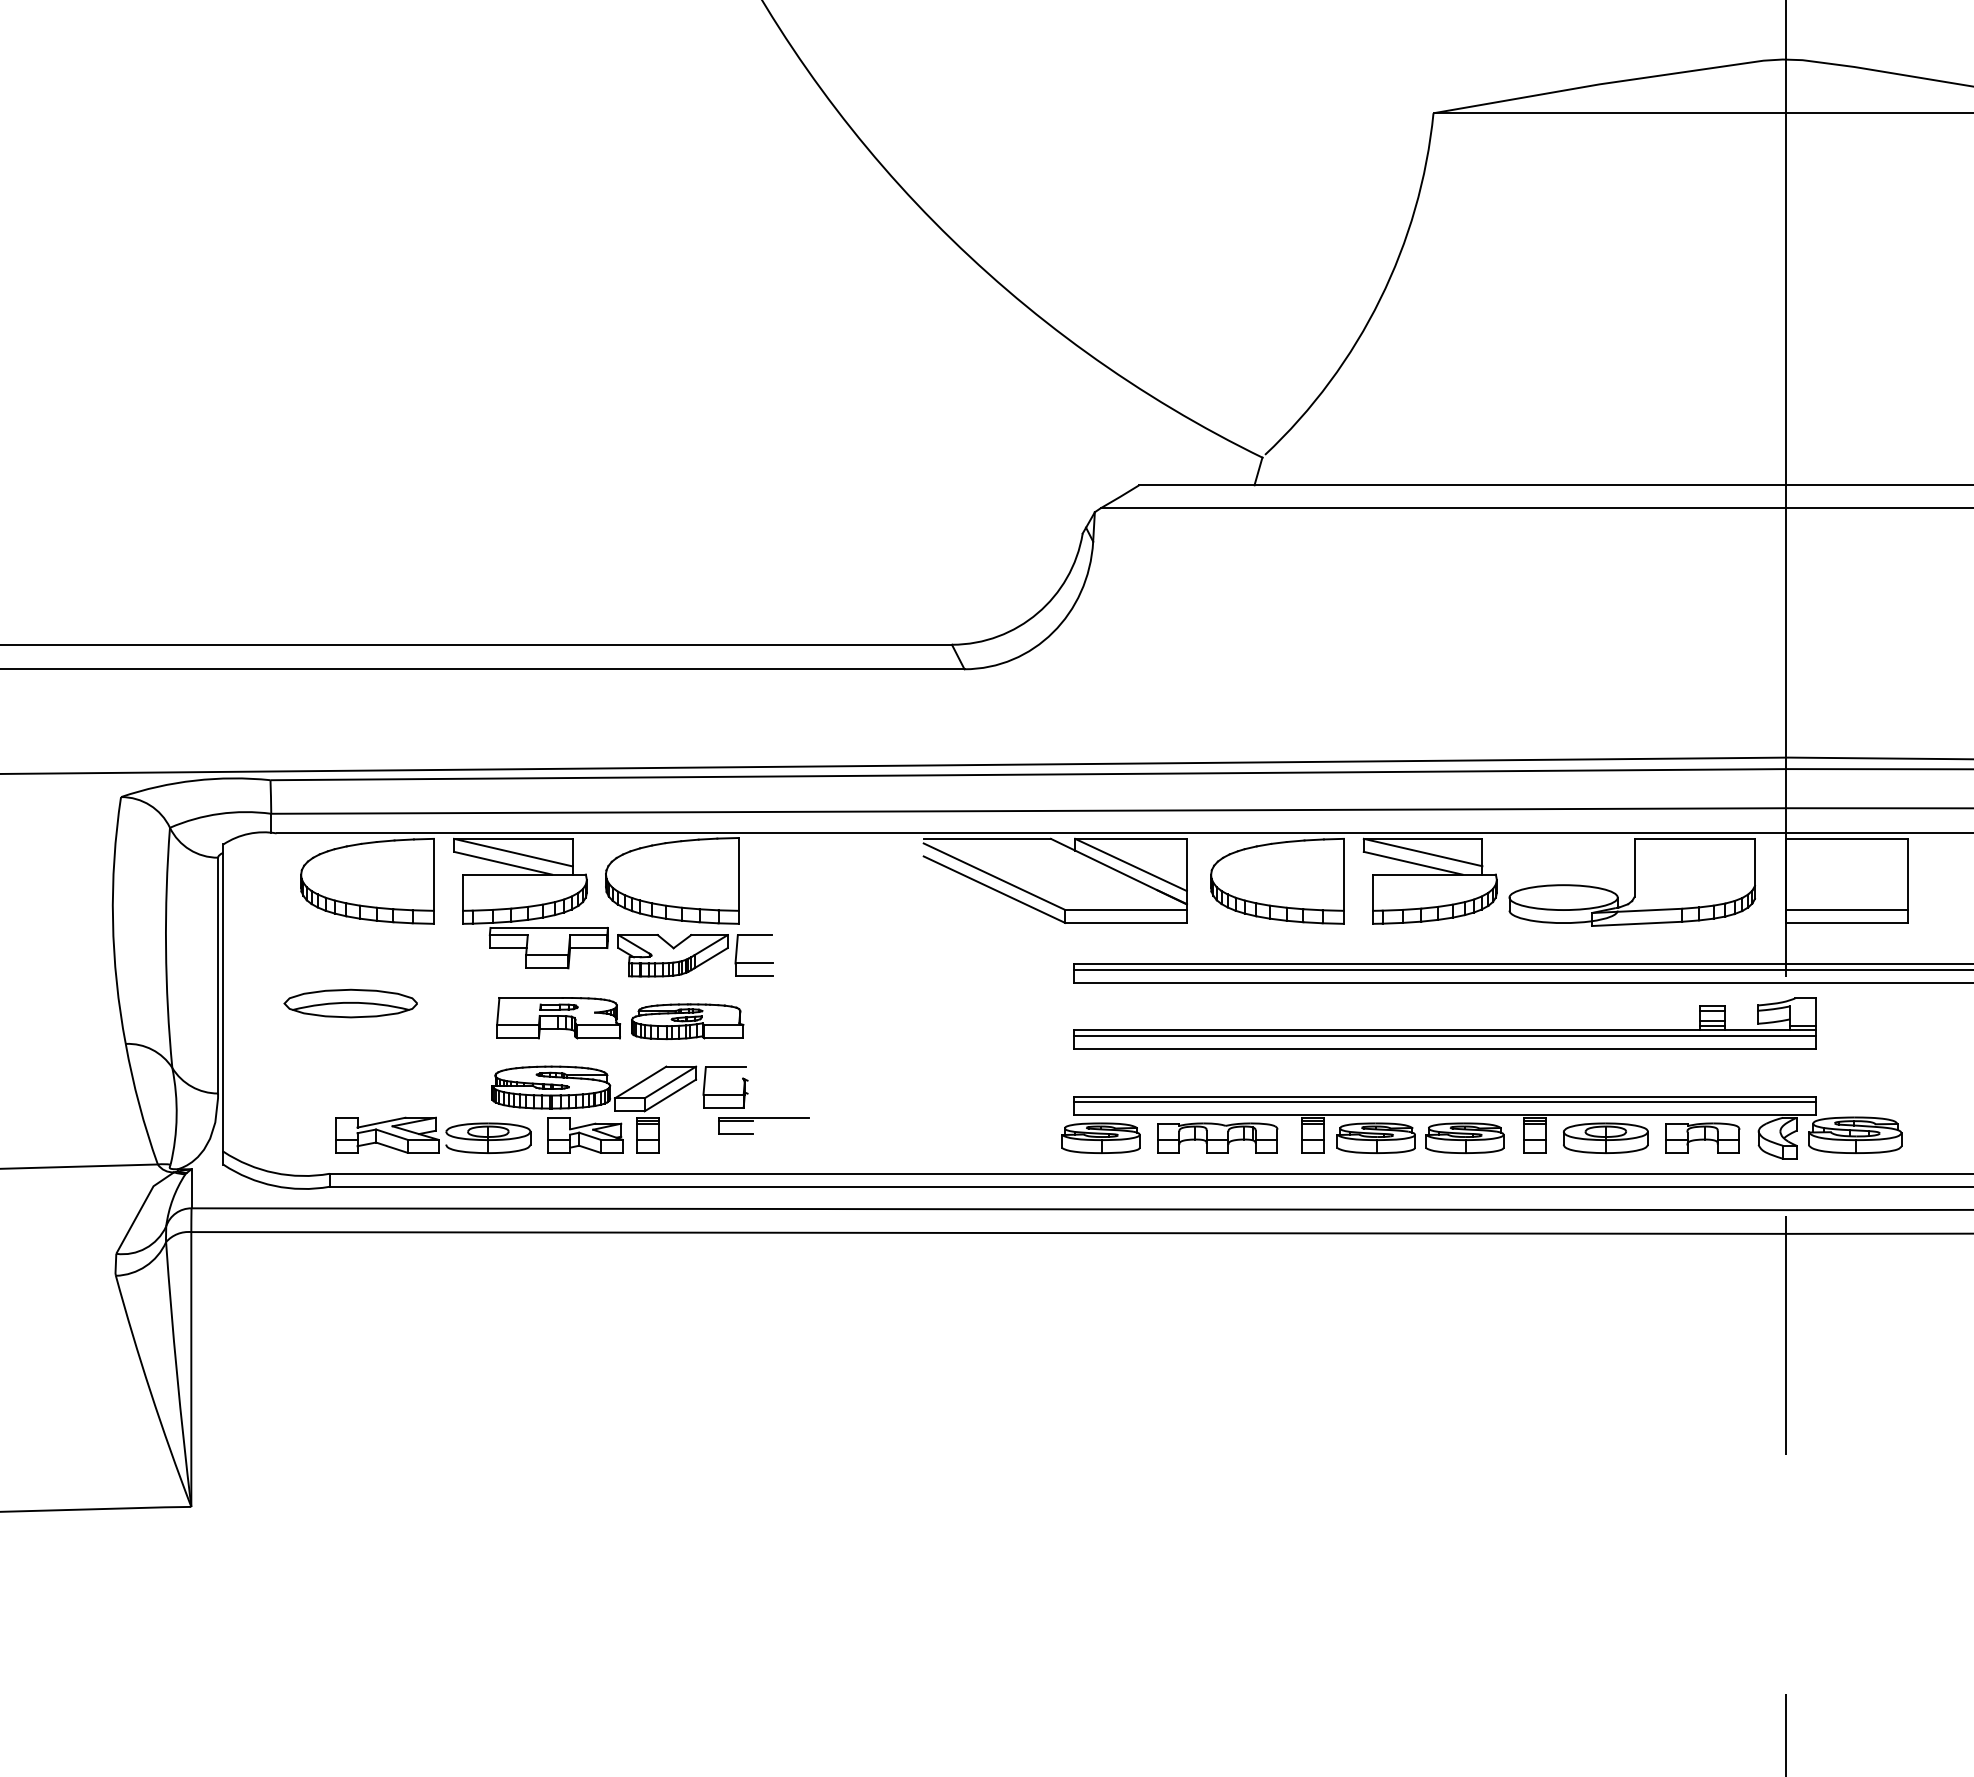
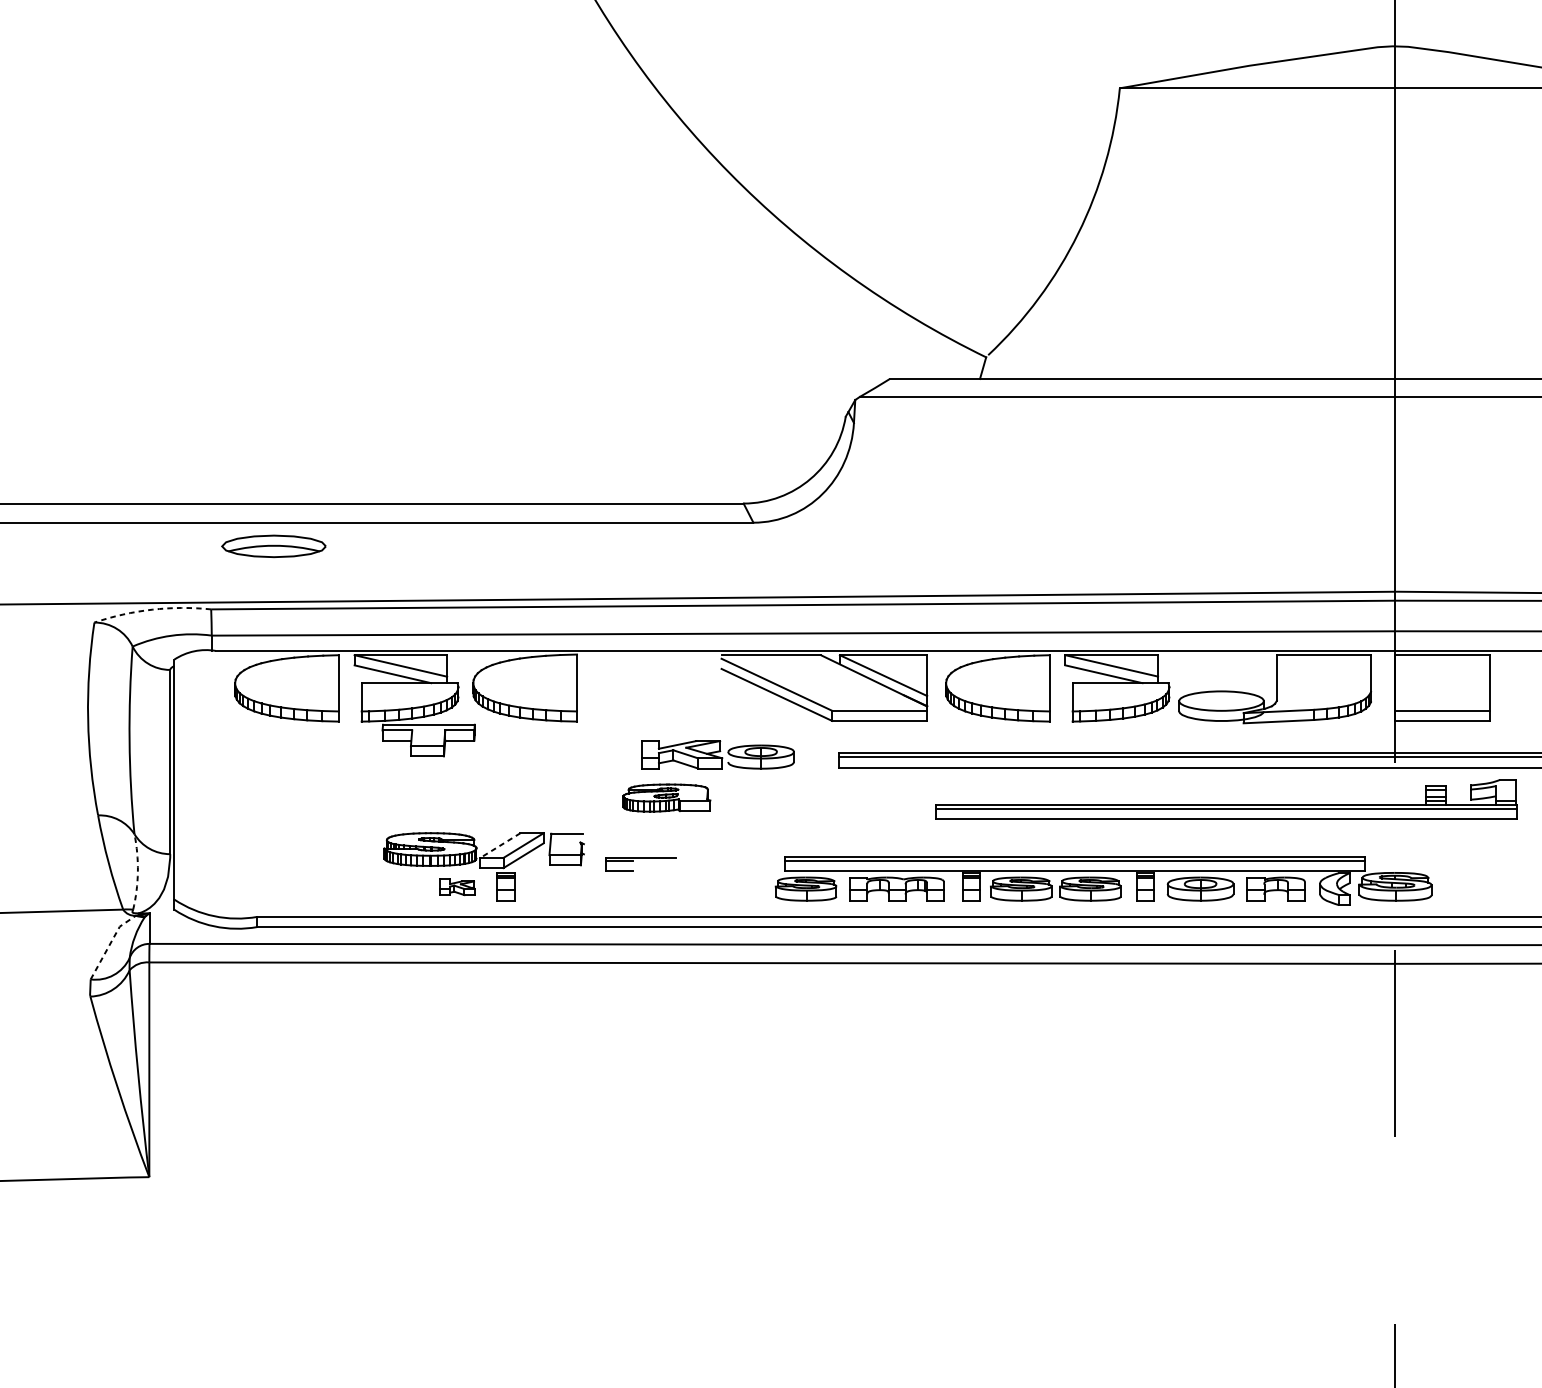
arc: (194, 780) -> (151, 609), solid -> dashed
part: (695, 955) -> (543, 746), removed
part: (350, 1003) -> (273, 546), moved
part: (558, 1018) -> (436, 795), removed
part: (687, 1021) -> (666, 797), moved
part: (1444, 1023) -> (1226, 799), moved
line: (640, 1082) -> (500, 845), solid -> dashed
arc: (176, 1116) -> (137, 872), solid -> dashed
part: (763, 1118) -> (640, 858), moved
part: (1481, 1127) -> (1103, 880), moved
part: (433, 1134) -> (718, 754), moved
part: (585, 1135) -> (457, 886), size x0.6
line: (141, 1208) -> (110, 944), solid -> dashed

